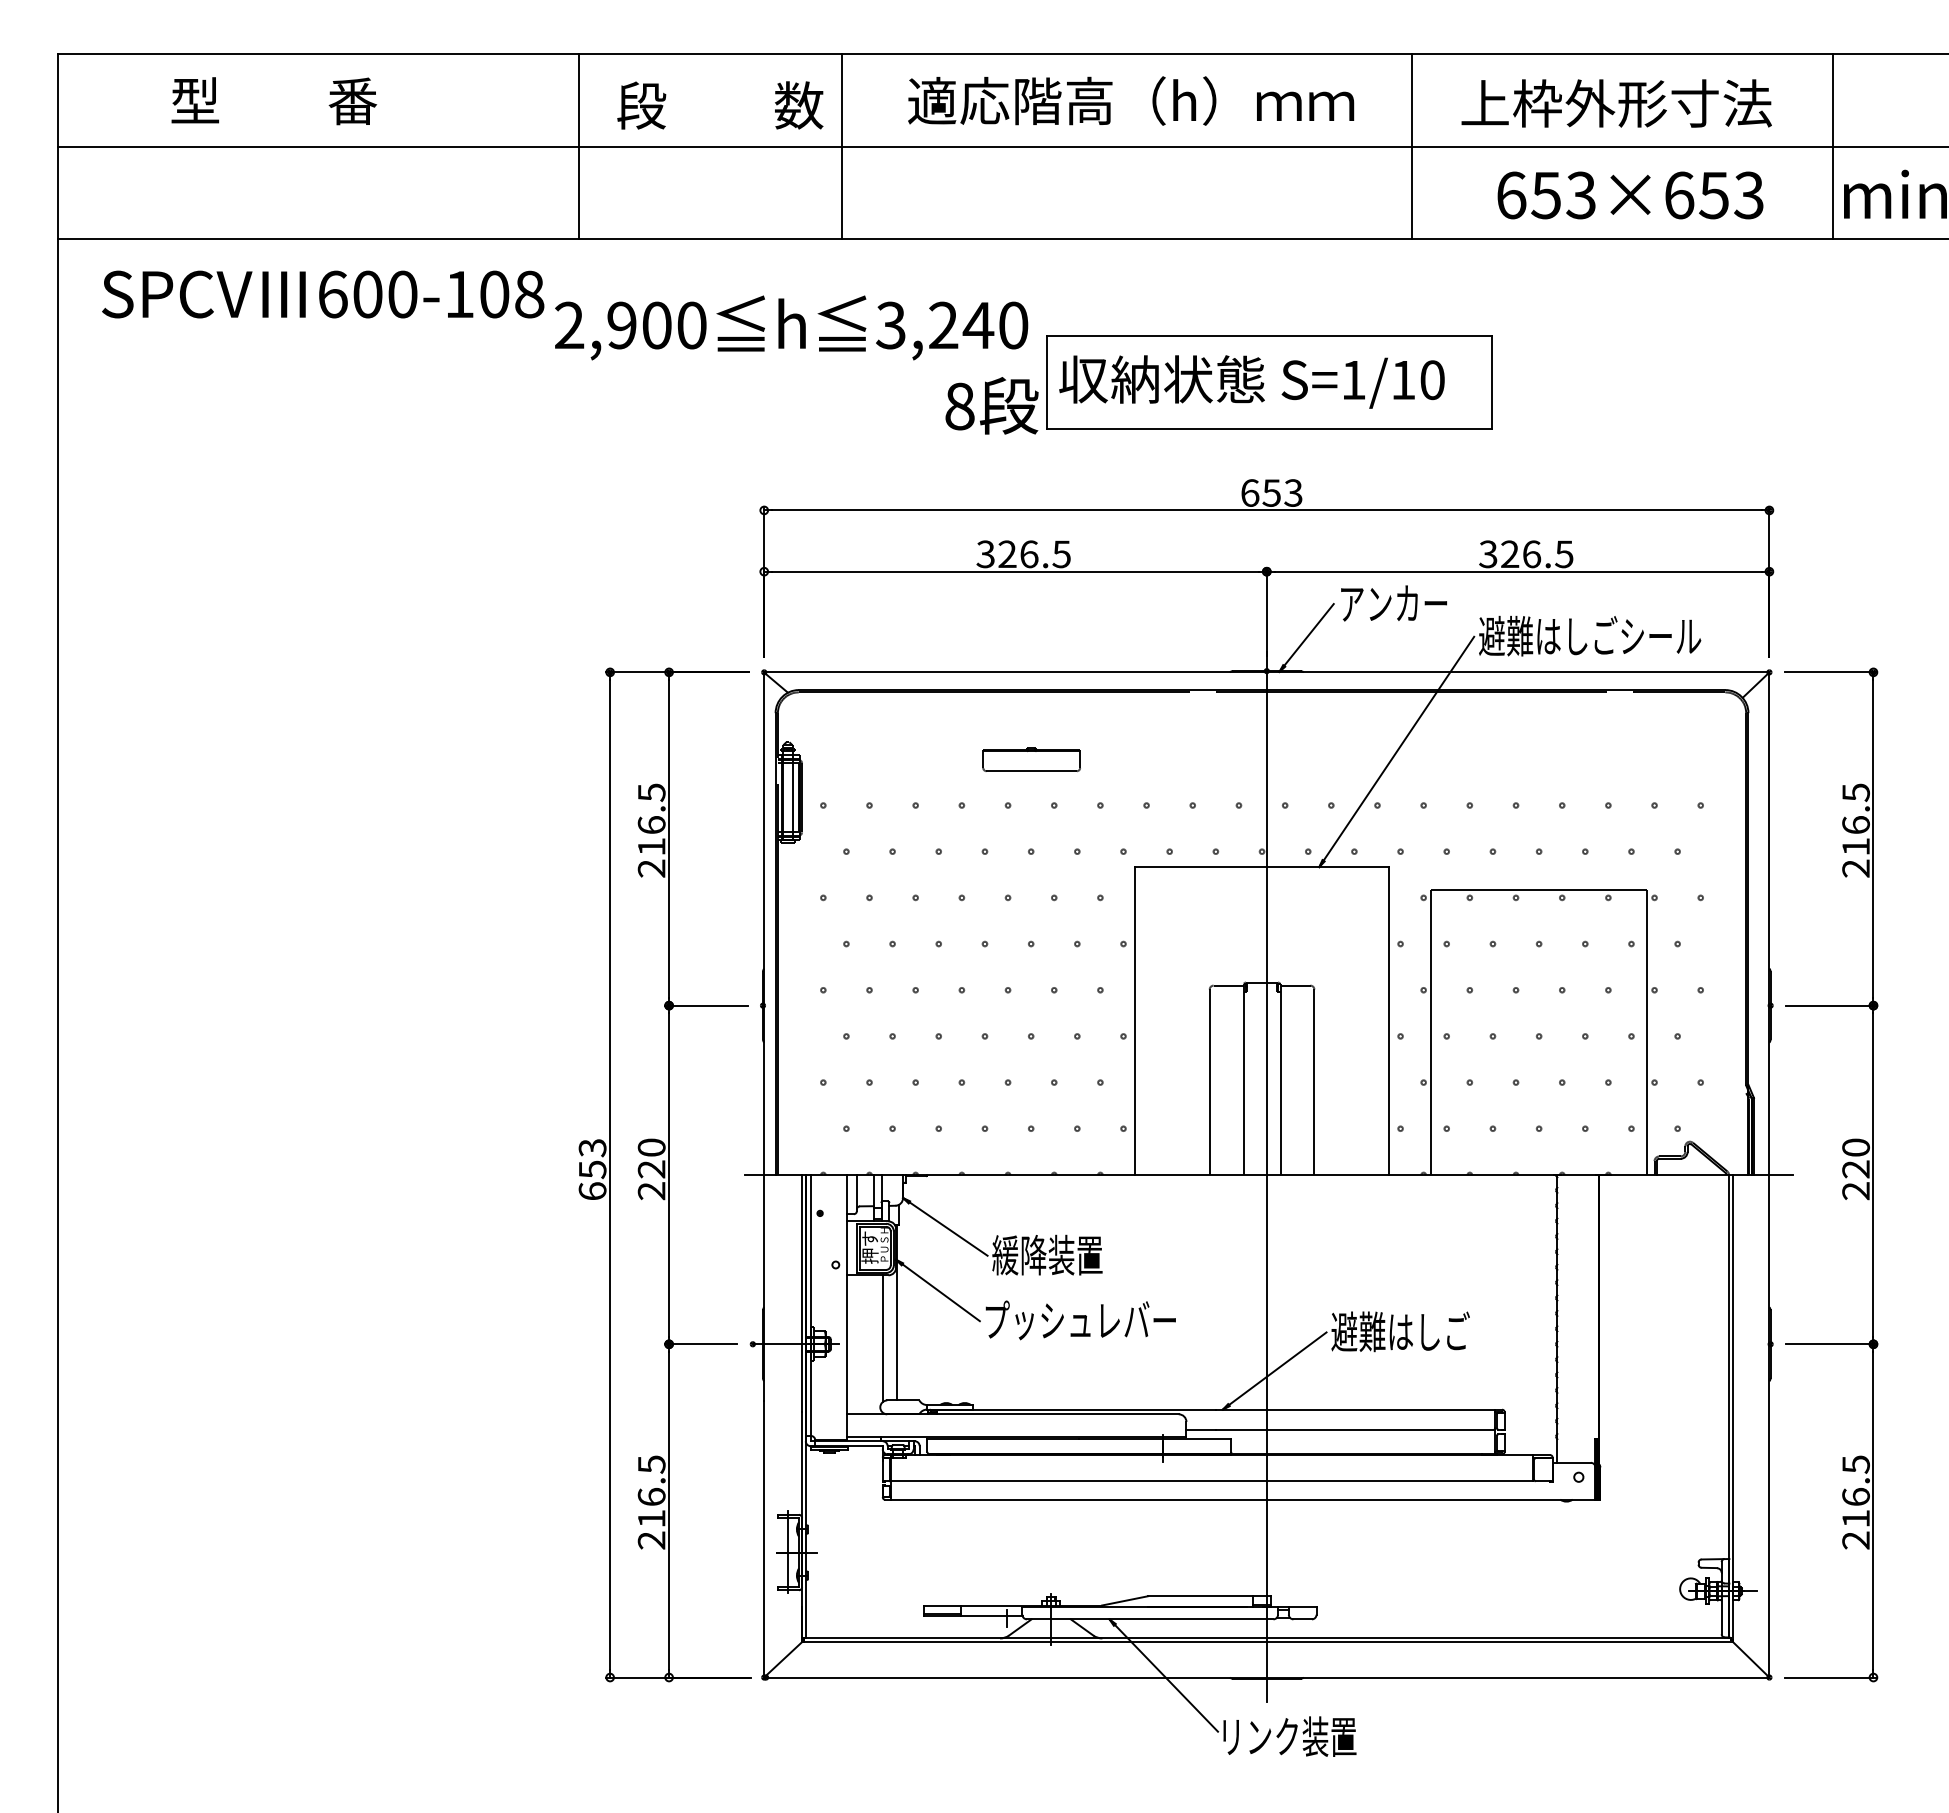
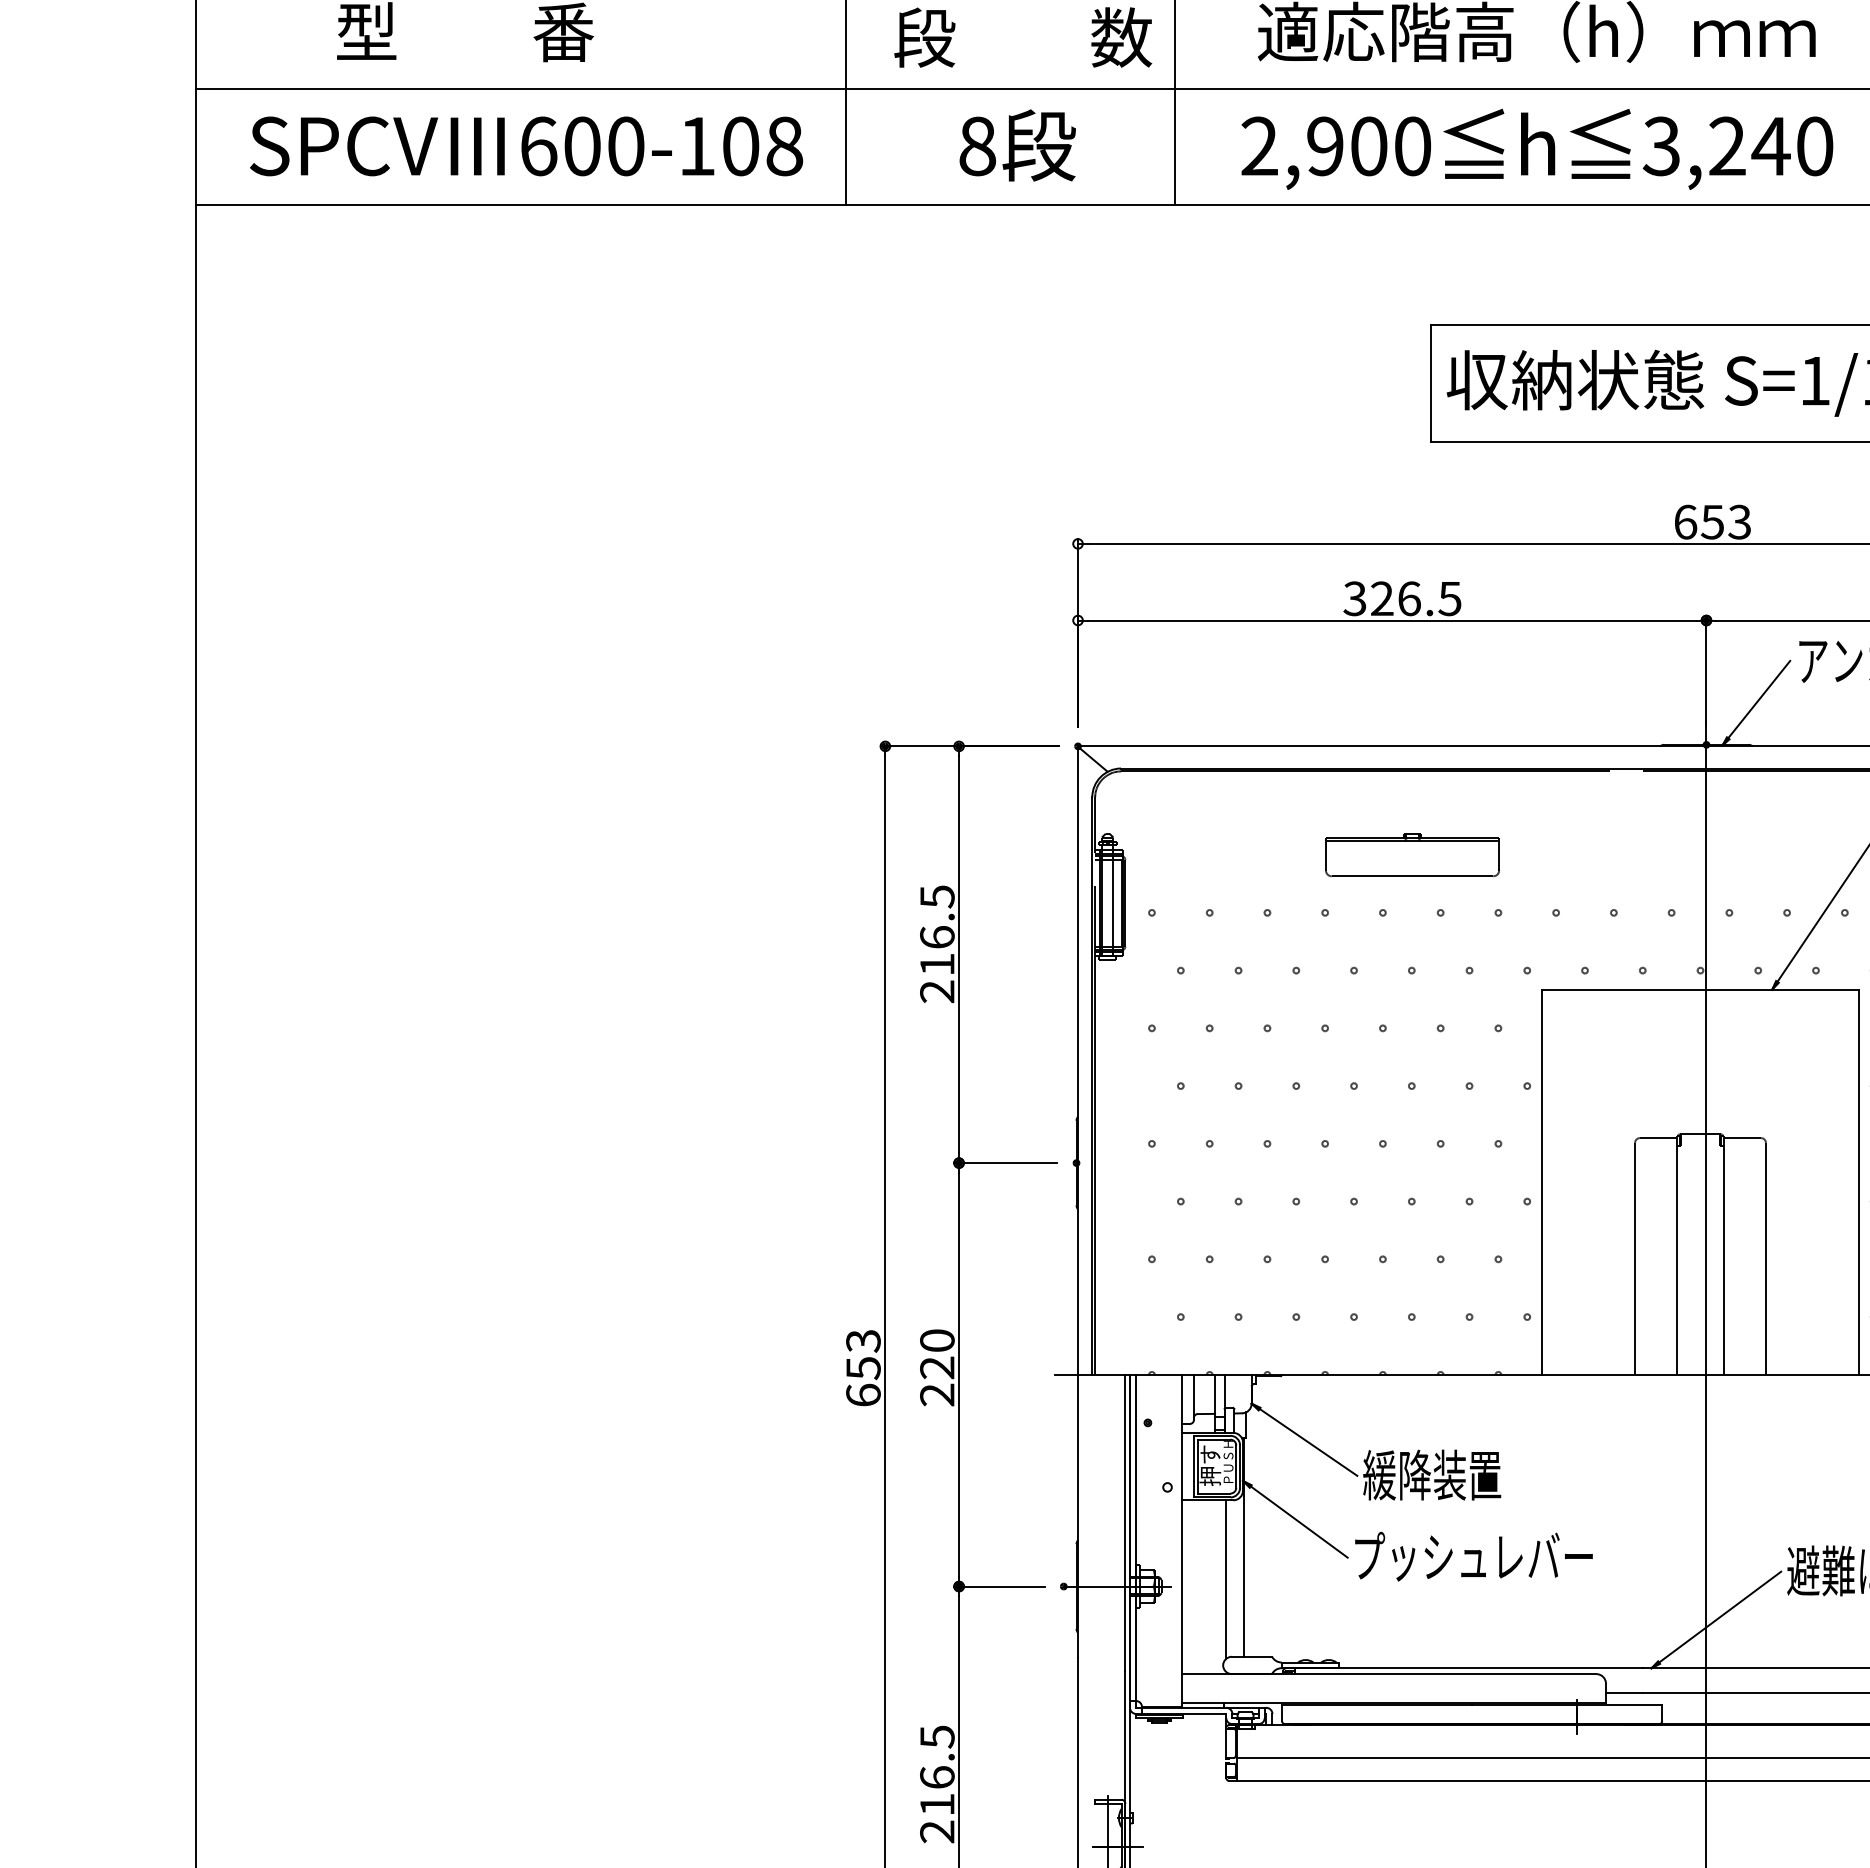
text: (323, 294) -> (526, 146), moved
text: (791, 327) -> (1537, 148), moved
text: (991, 405) -> (1017, 145), moved
part: (1031, 759) -> (1412, 855), size x1.43

